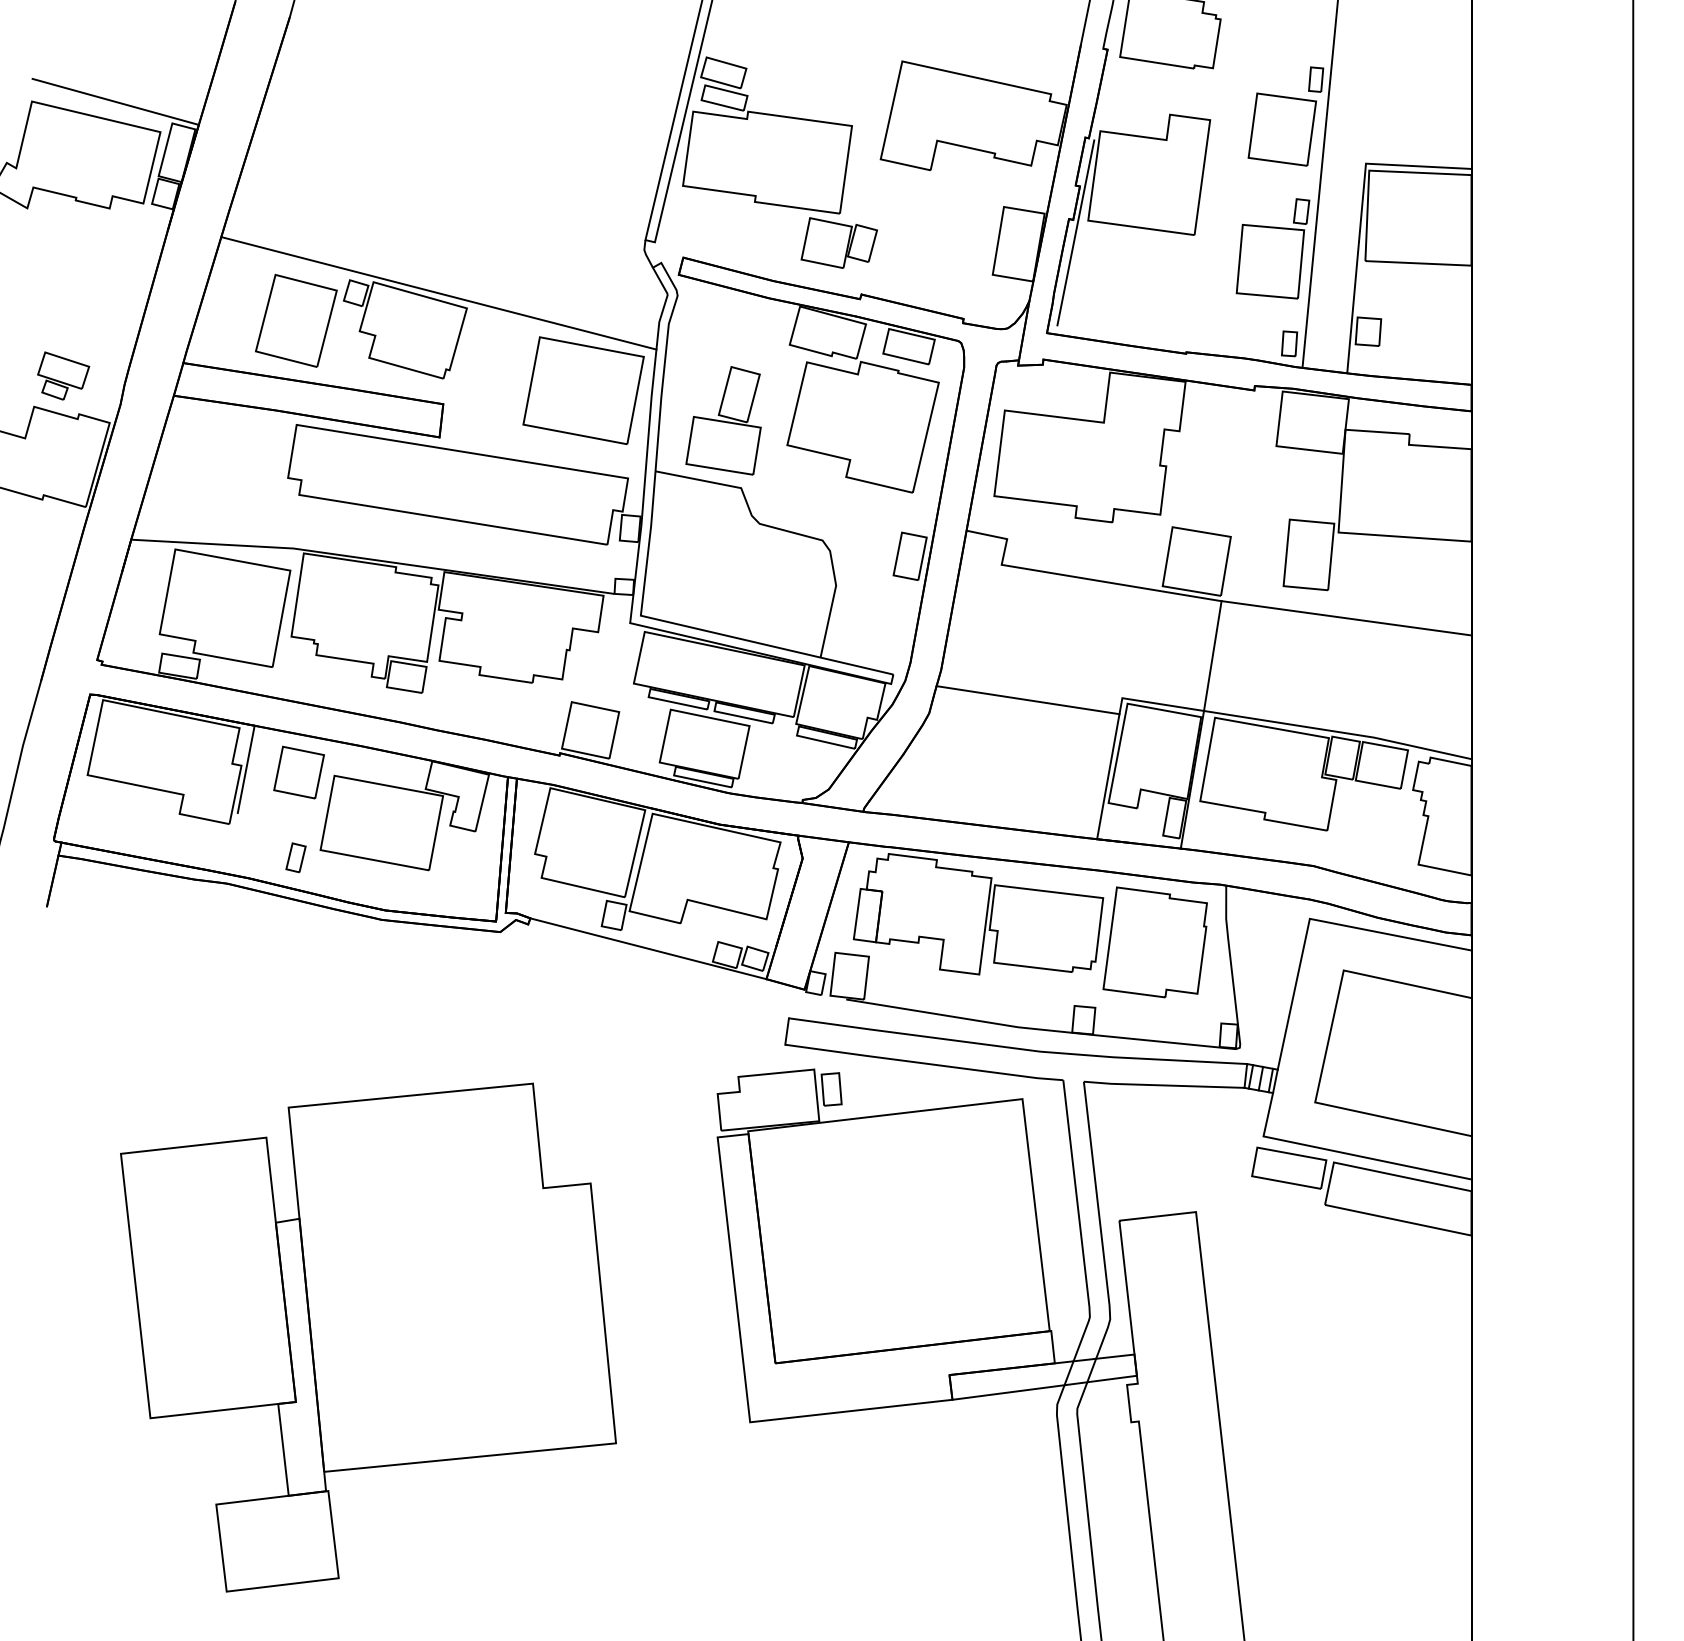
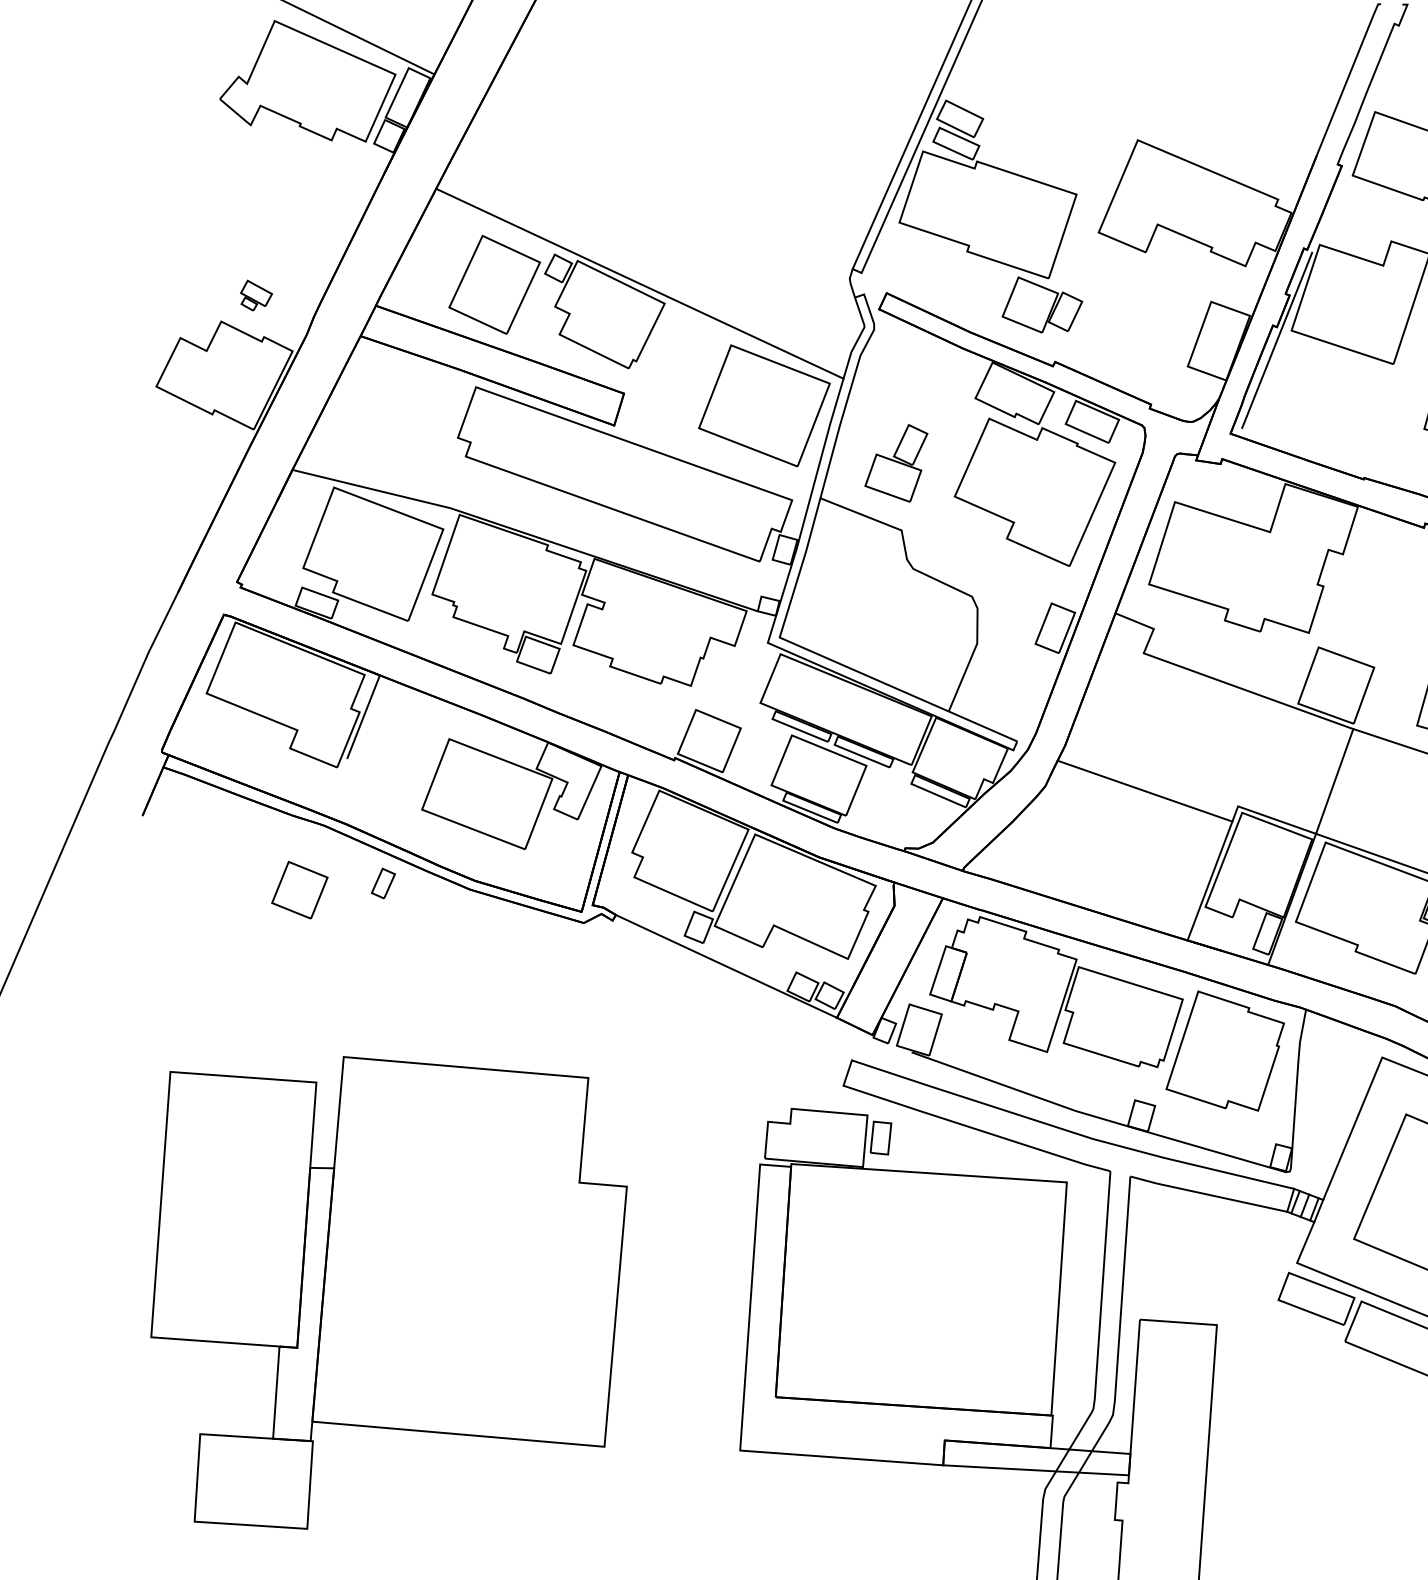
part: (63, 375) -> (255, 296), size x0.6
part: (723, 420) -> (896, 460), size x0.7
part: (298, 772) -> (299, 890), moved
part: (295, 857) -> (382, 883), moved

